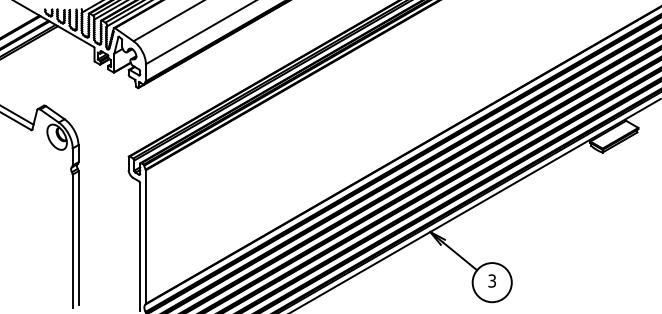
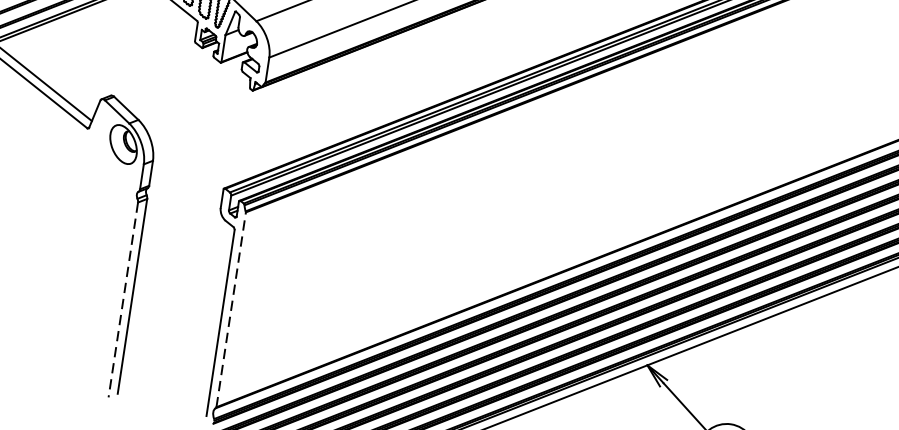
line: (145, 237) -> (230, 310), solid -> dashed
line: (72, 241) -> (122, 300), solid -> dashed

